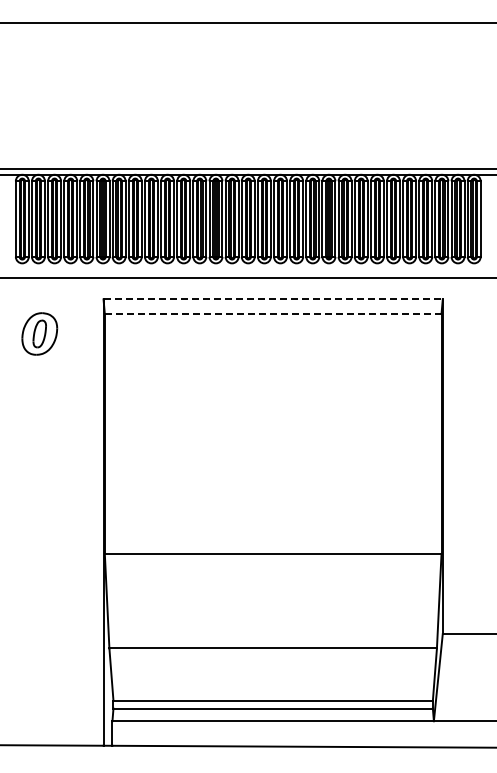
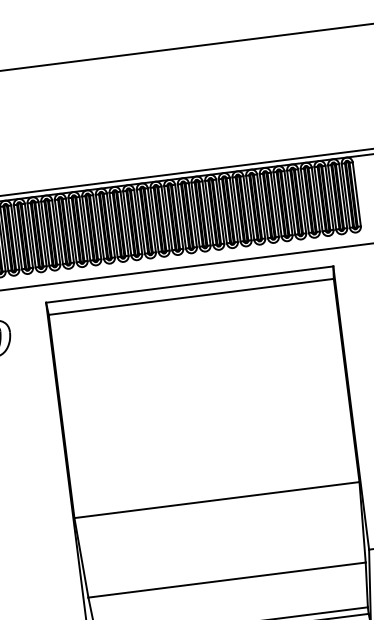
line: (273, 299) -> (190, 284), dashed -> solid
line: (273, 313) -> (191, 296), dashed -> solid

